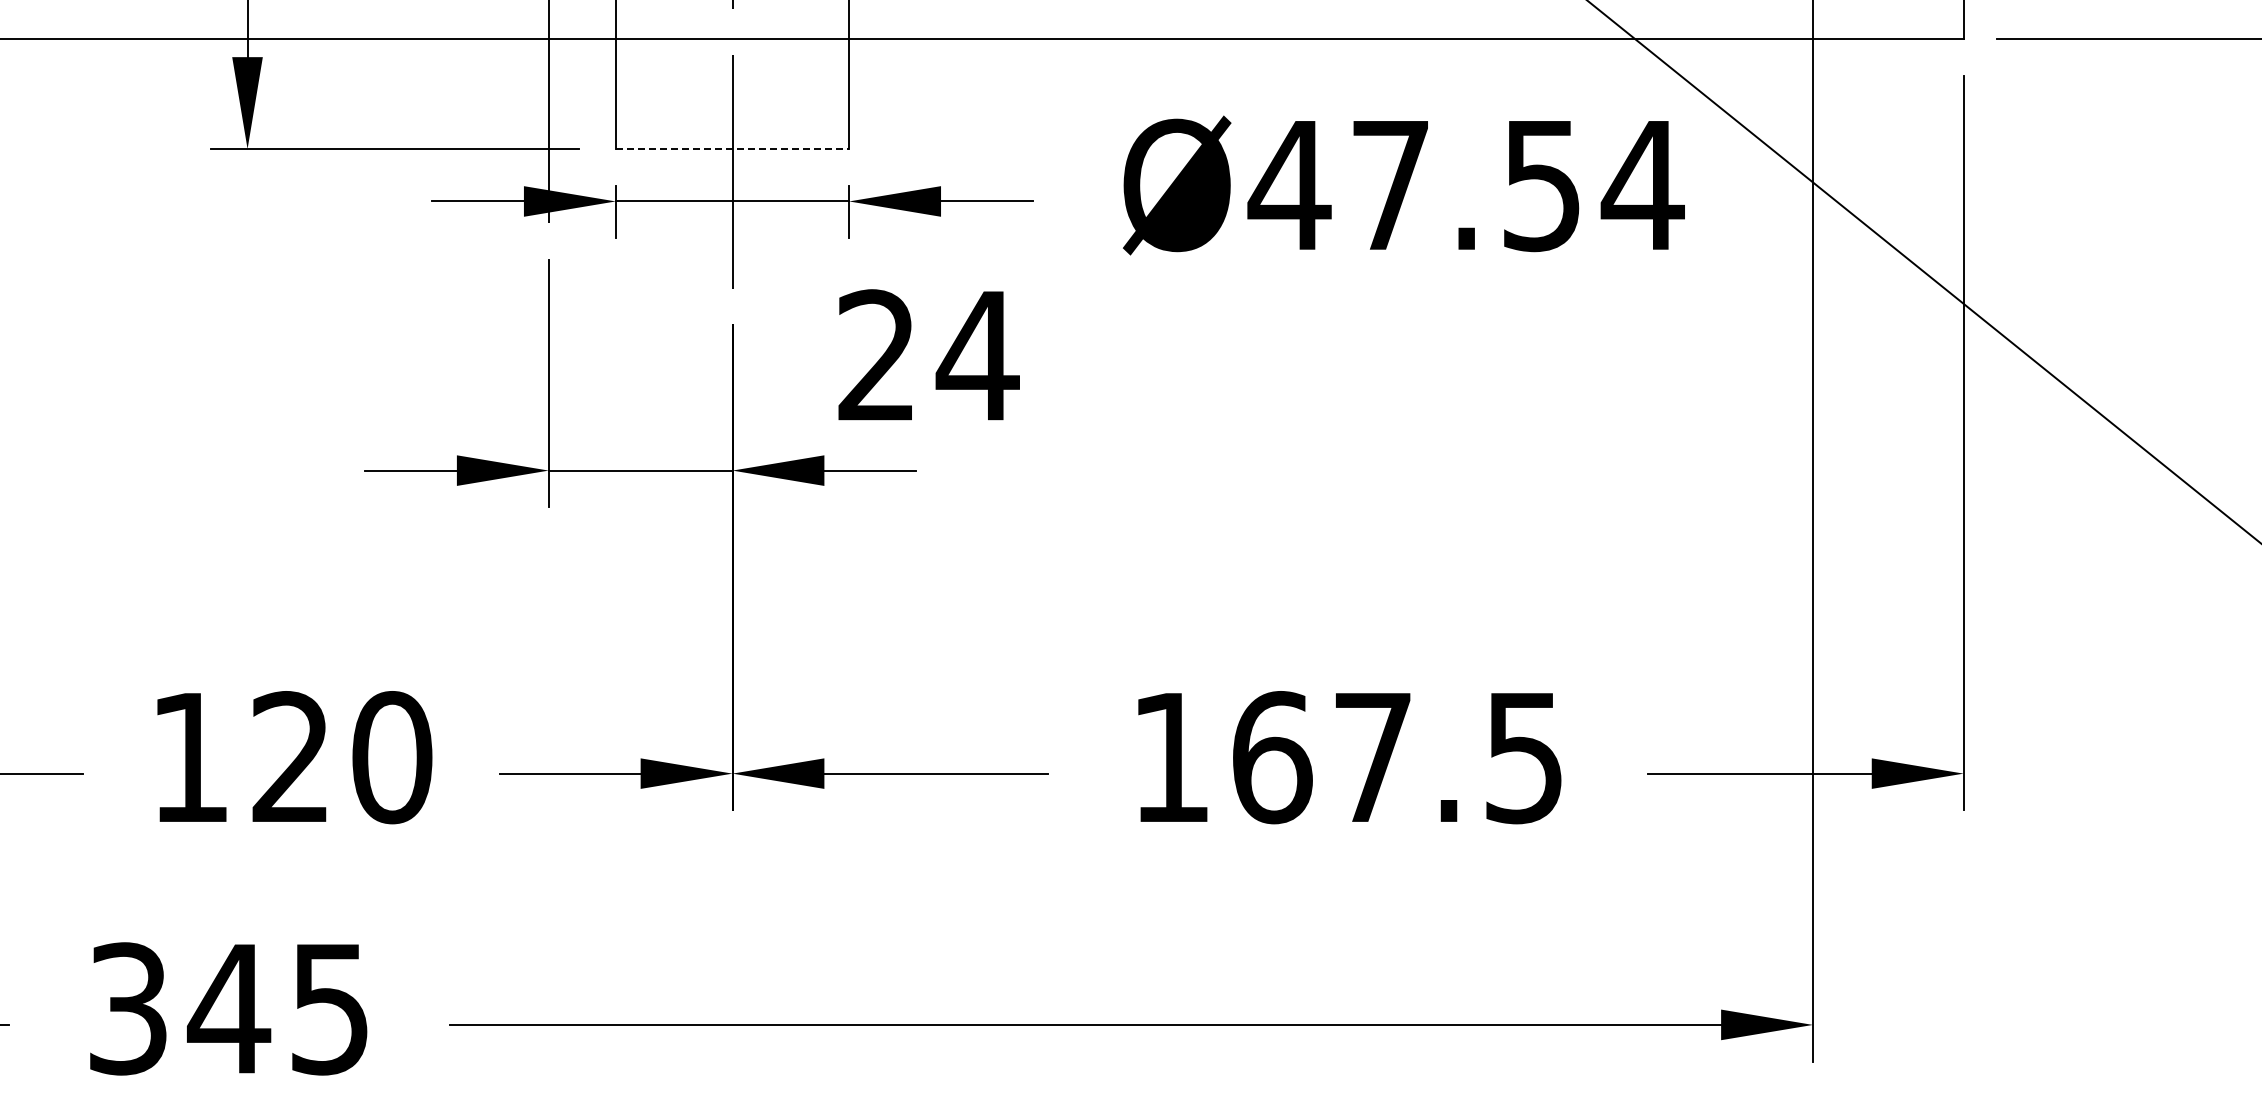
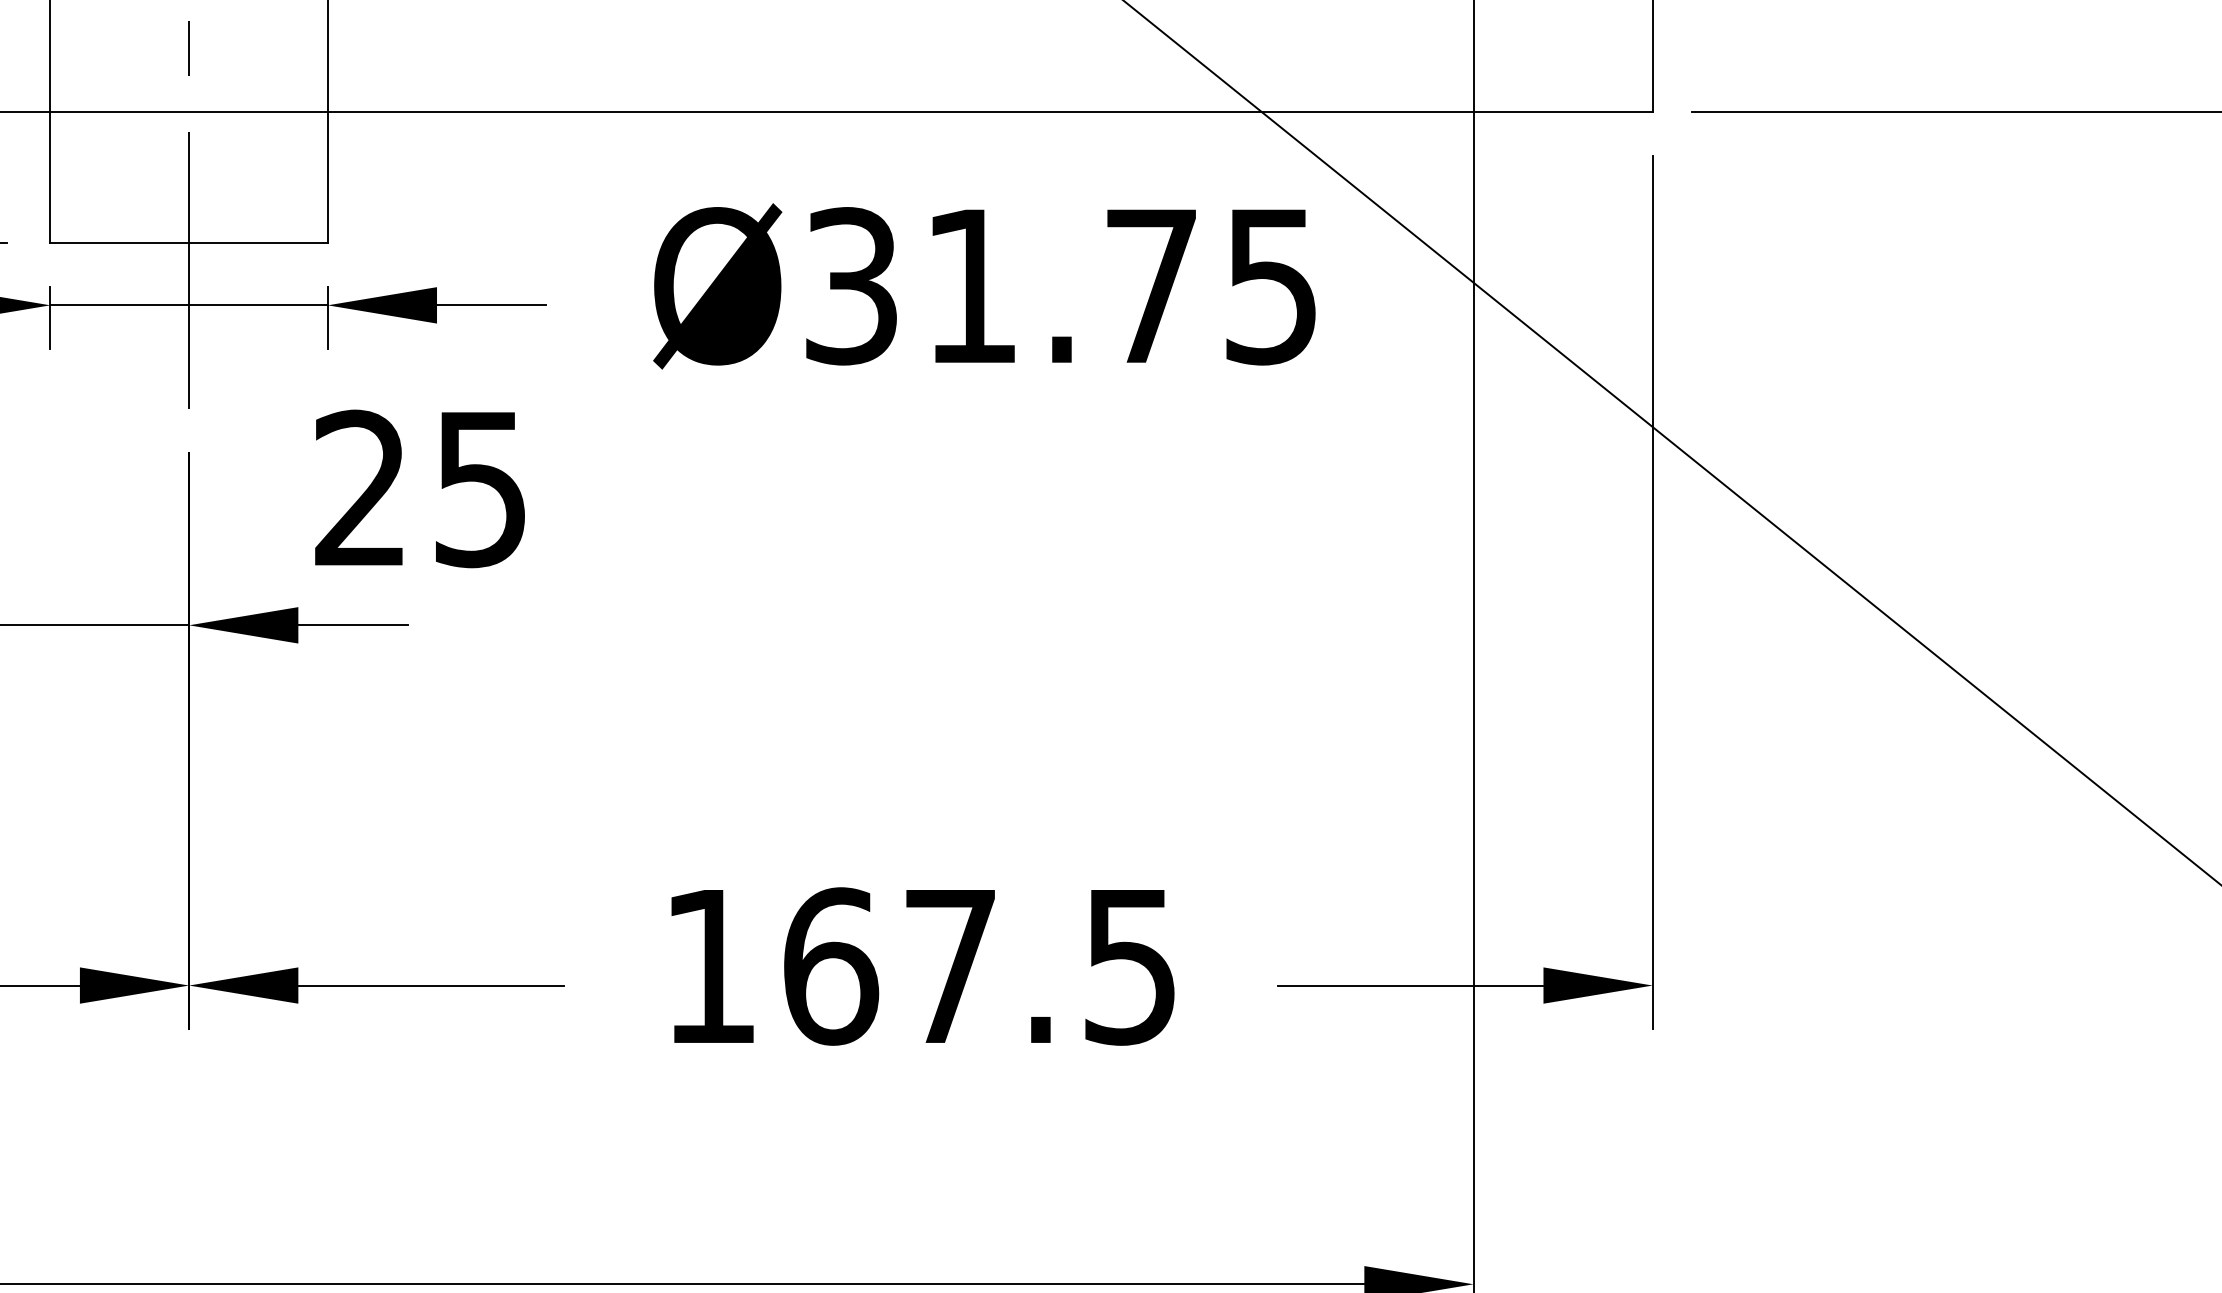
line: (732, 149) -> (189, 243), dashed -> solid
text: (1465, 185) -> (1060, 286), Ø47.54 -> Ø31.75
text: (977, 356) -> (480, 489), 24 -> 25

